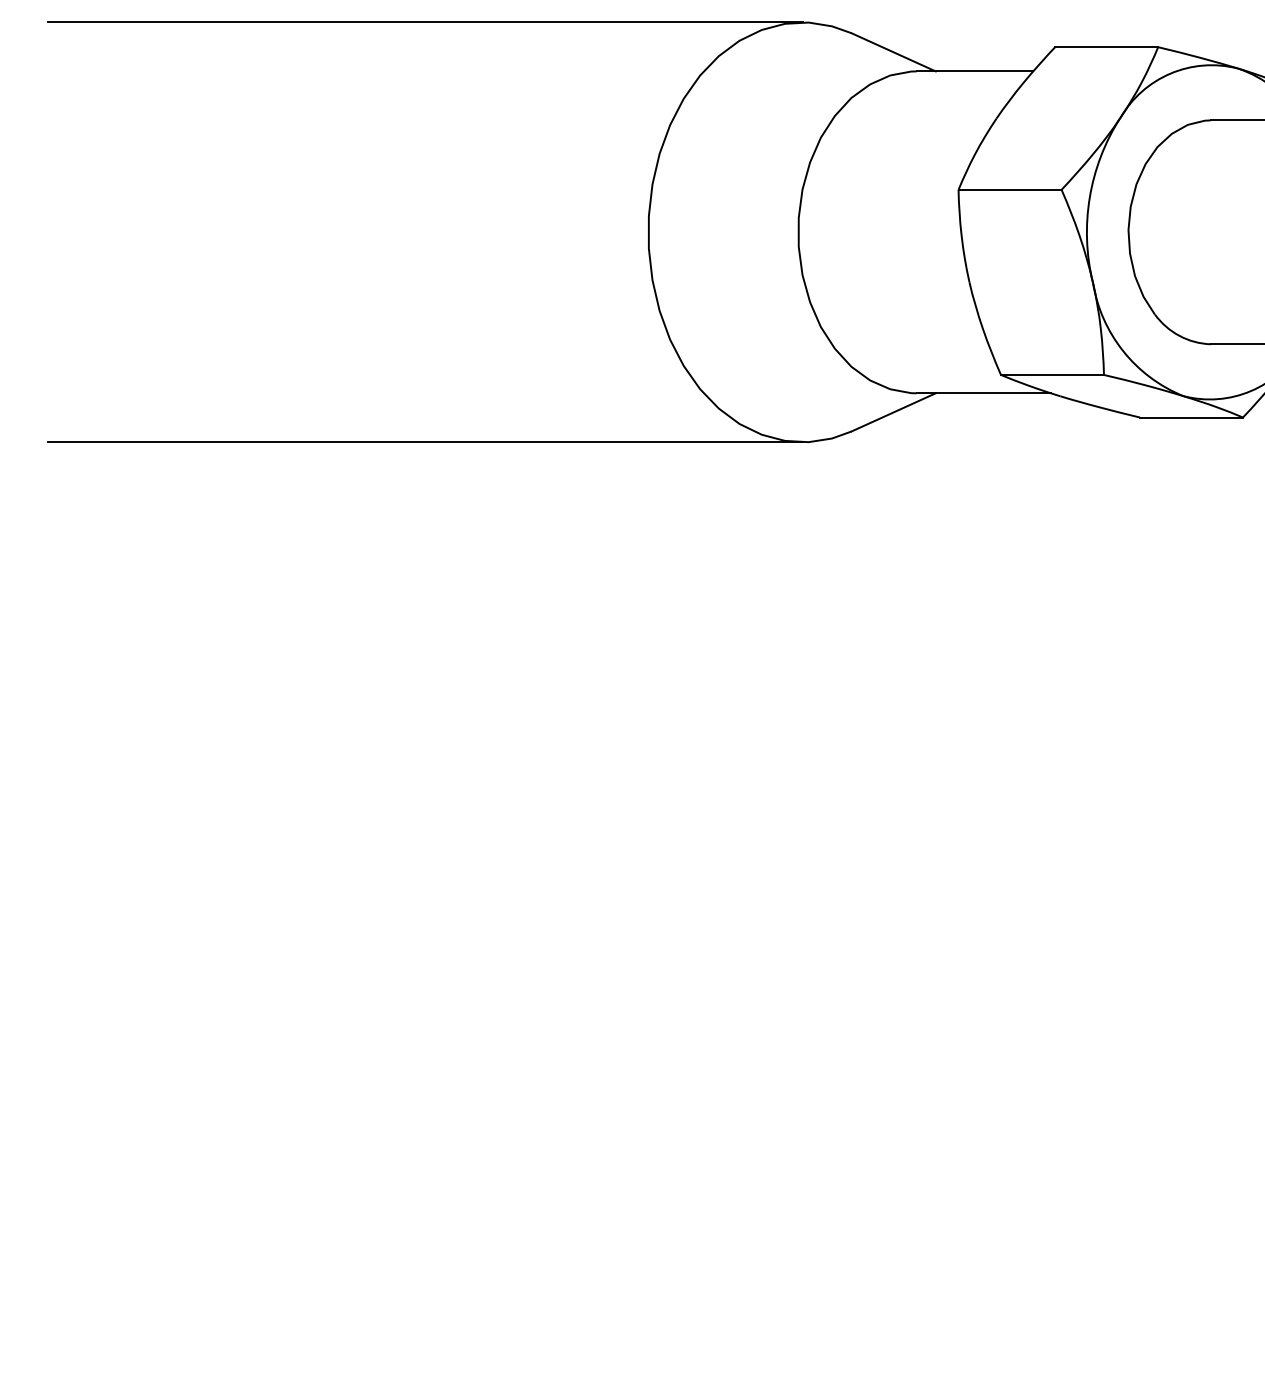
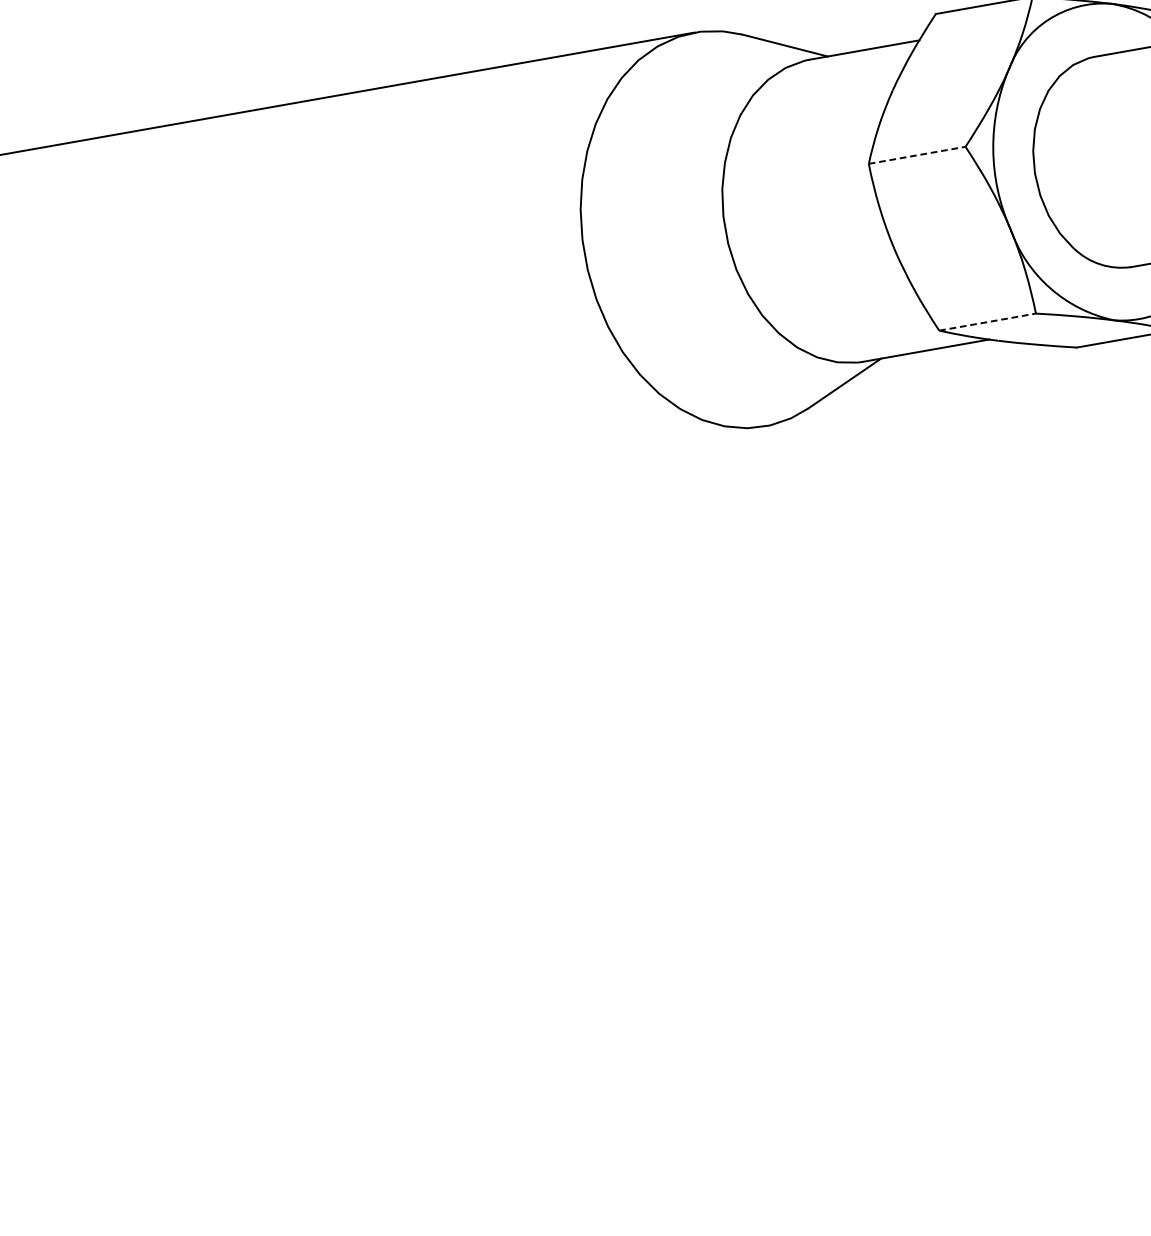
line: (1010, 189) -> (917, 154), solid -> dashed
line: (1052, 374) -> (987, 321), solid -> dashed
line: (424, 442) -> (409, 489), removed

